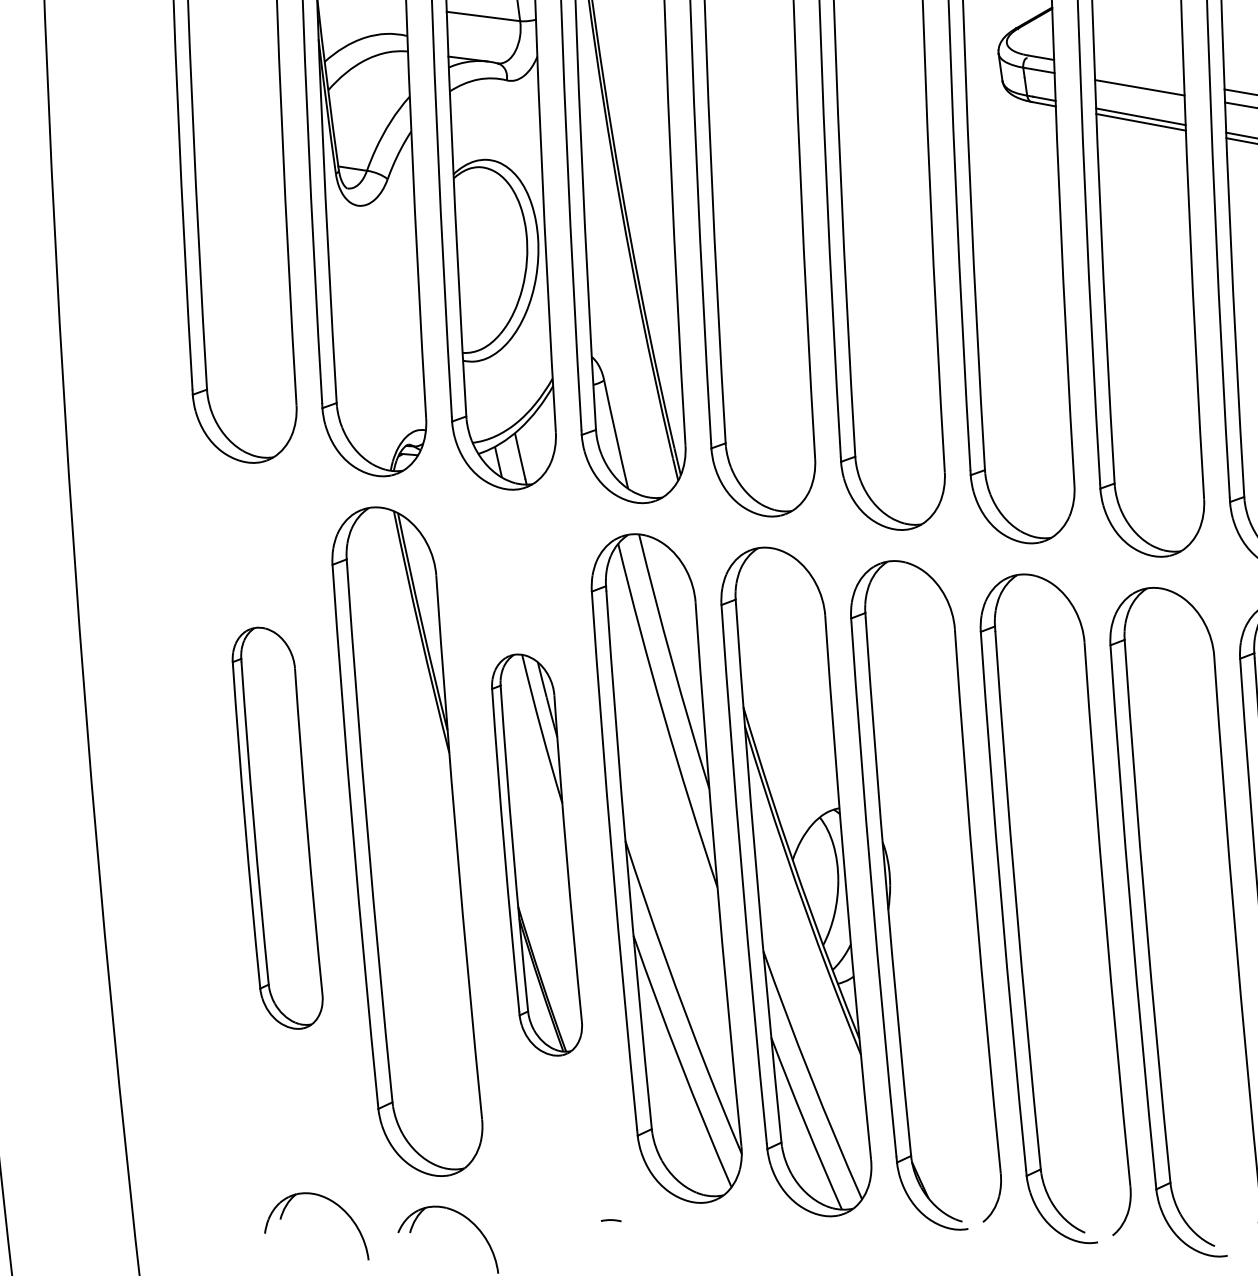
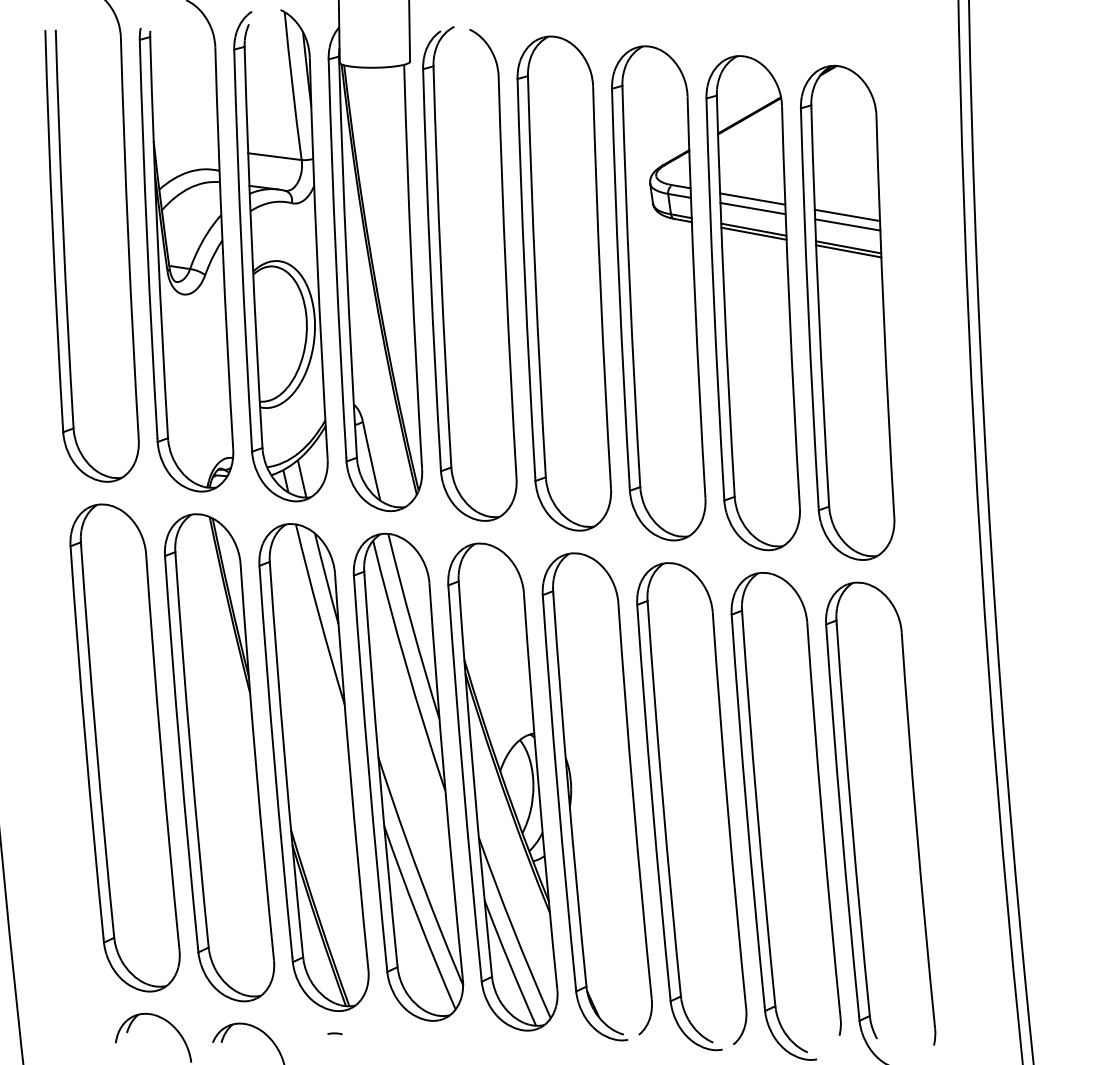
line: (1139, 73) -> (752, 198), added
part: (276, 827) -> (124, 747), size x1.67
part: (536, 855) -> (313, 767), size x1.67
line: (610, 1220) -> (334, 1033), moved

